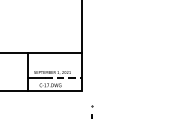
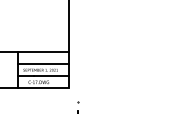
line: (54, 66) -> (42, 64), added
line: (64, 78) -> (51, 75), dashed -> solid

